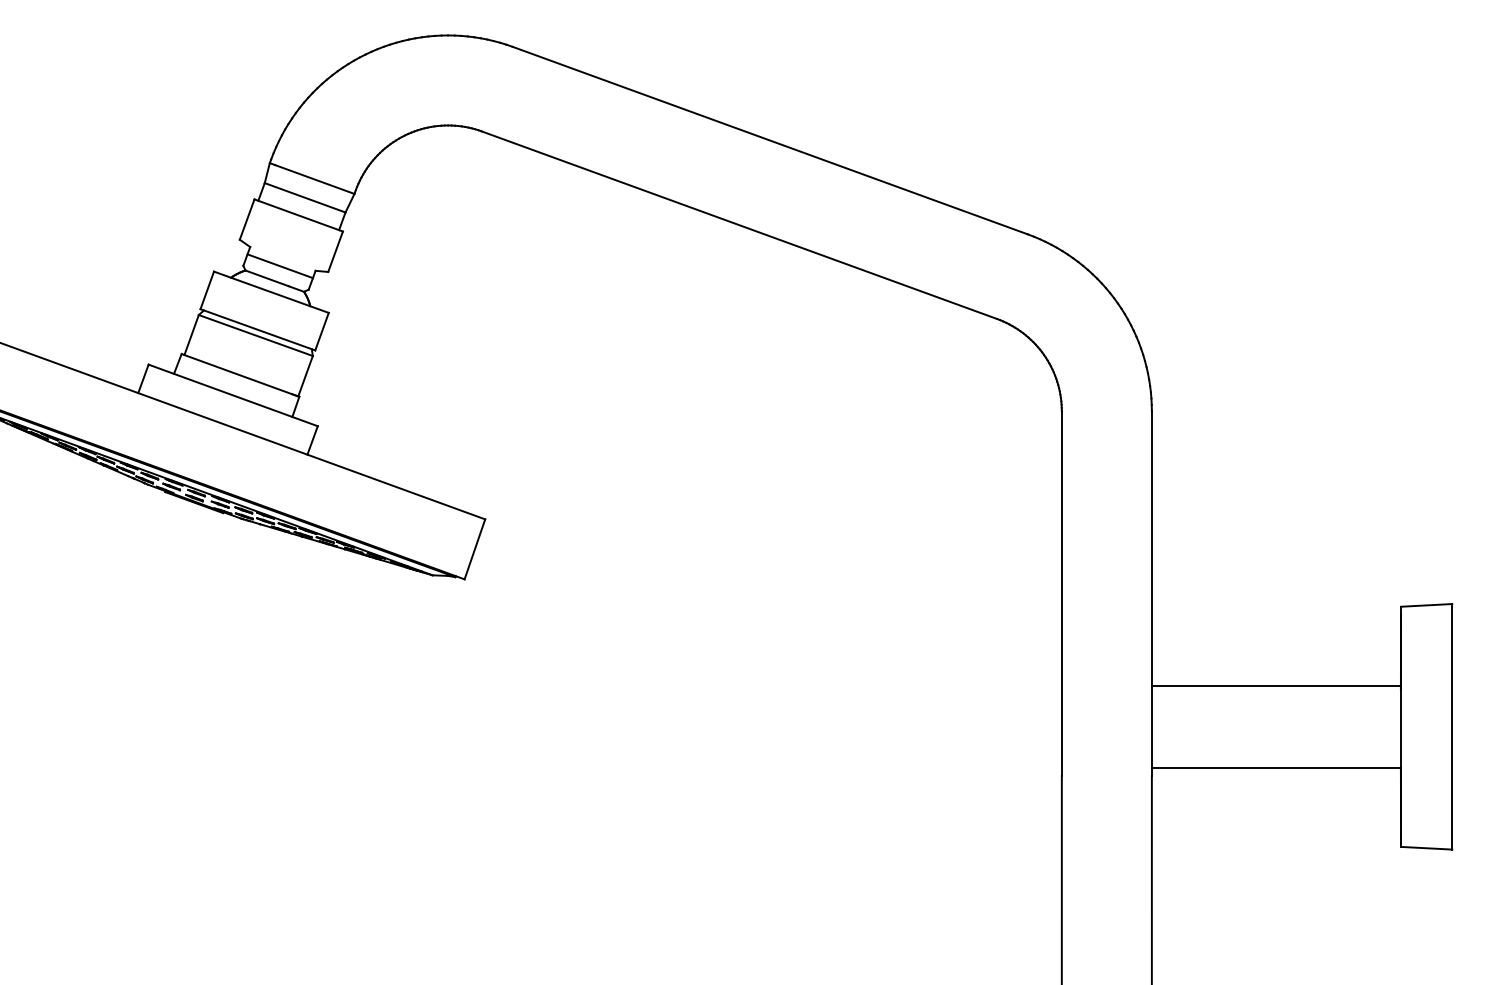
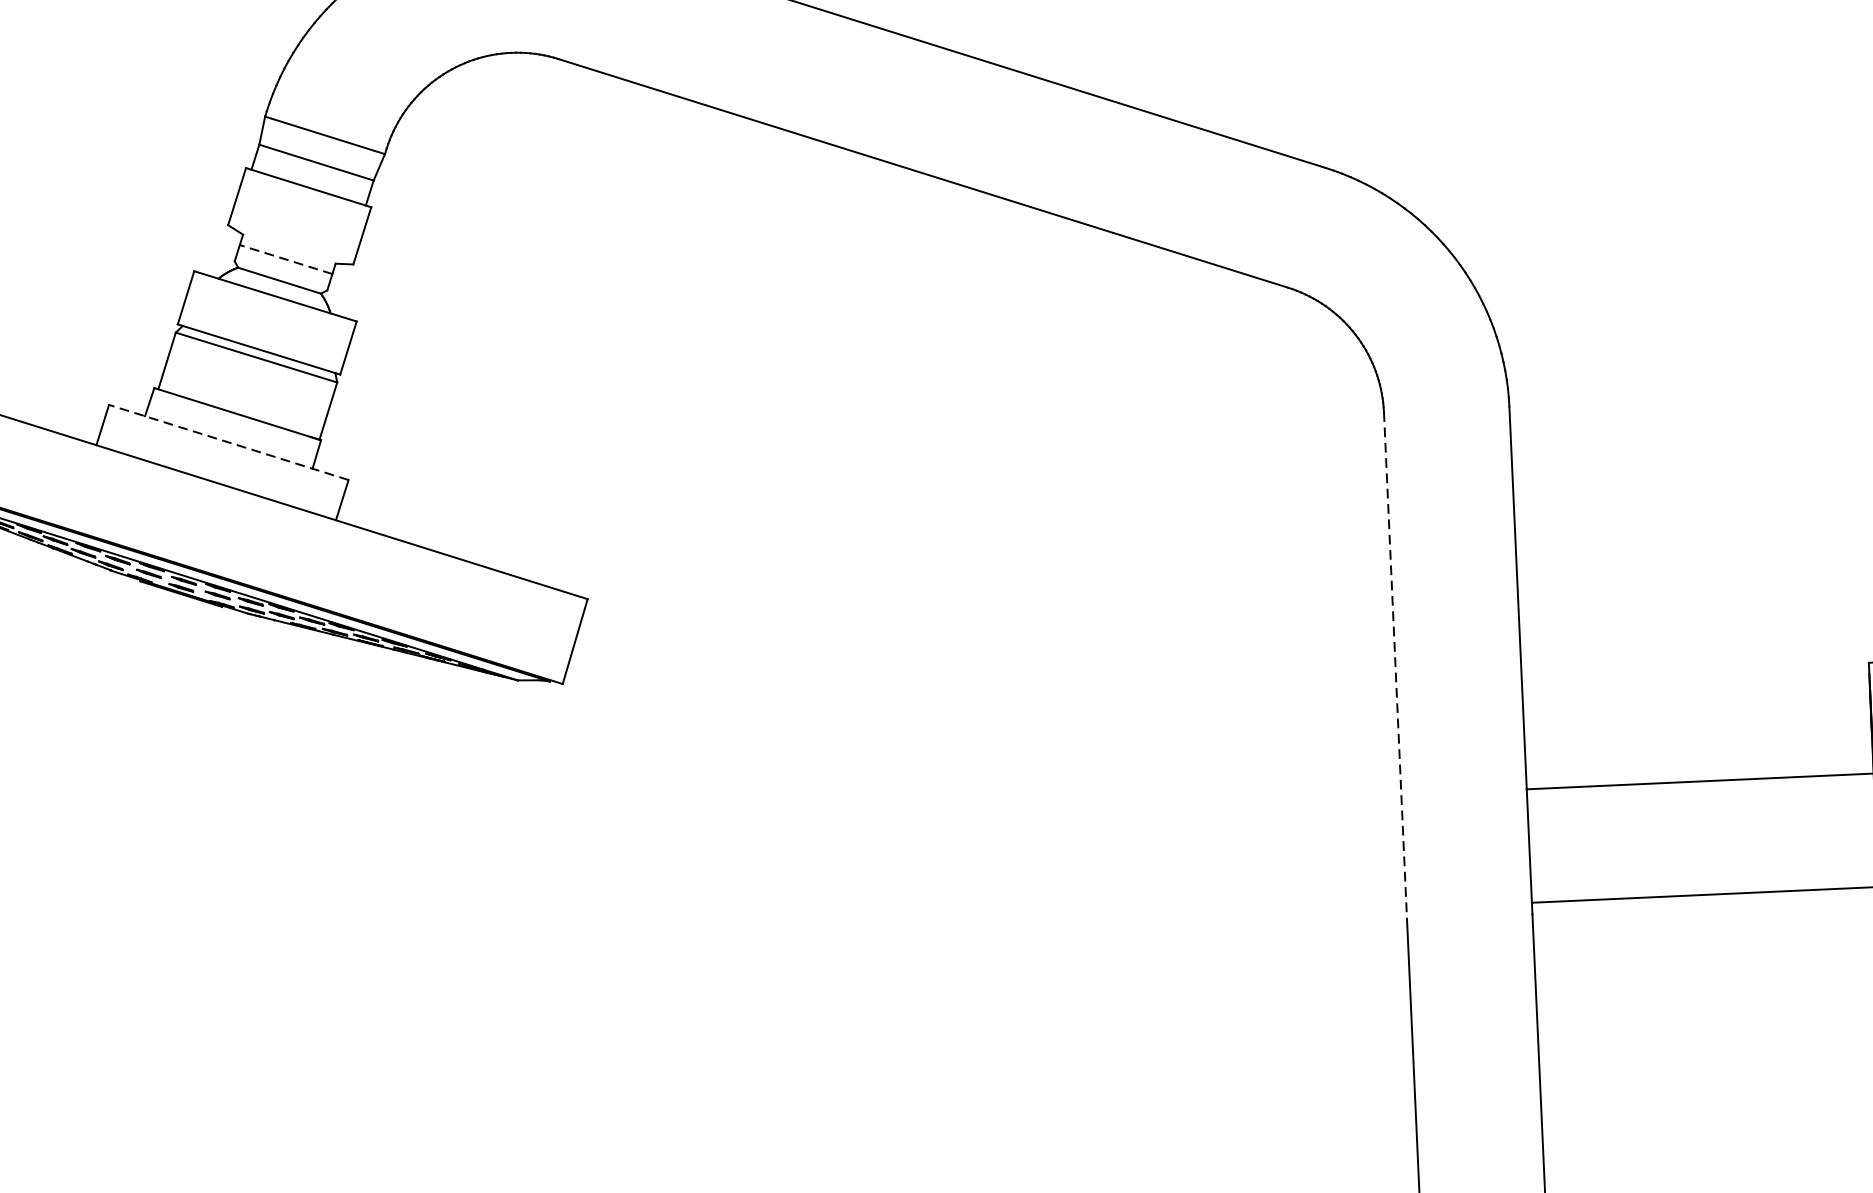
line: (280, 266) -> (286, 259), solid -> dashed
line: (232, 395) -> (227, 442), solid -> dashed
line: (1061, 594) -> (1395, 667), solid -> dashed

